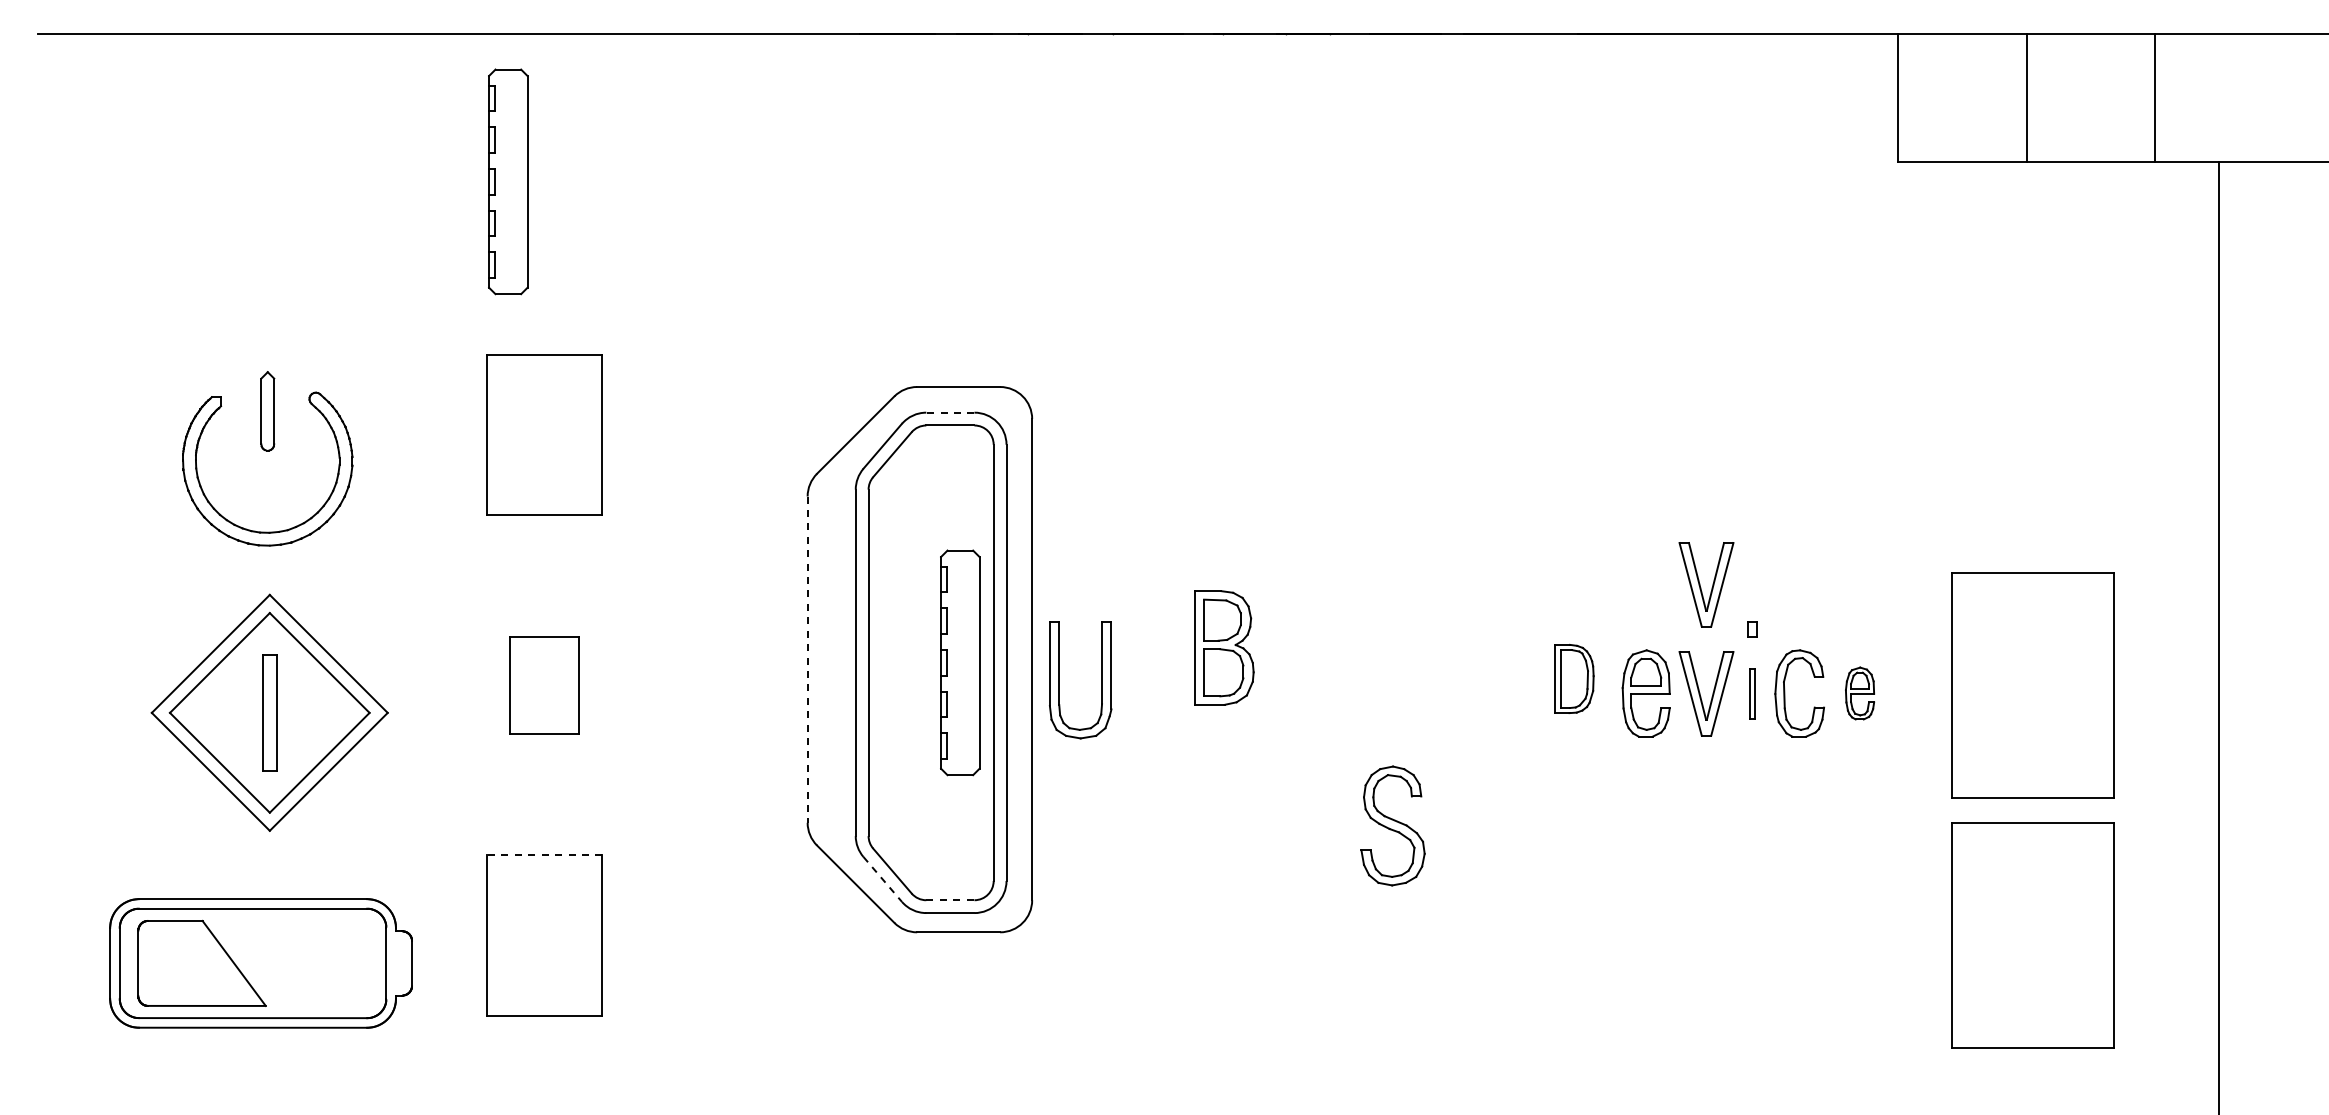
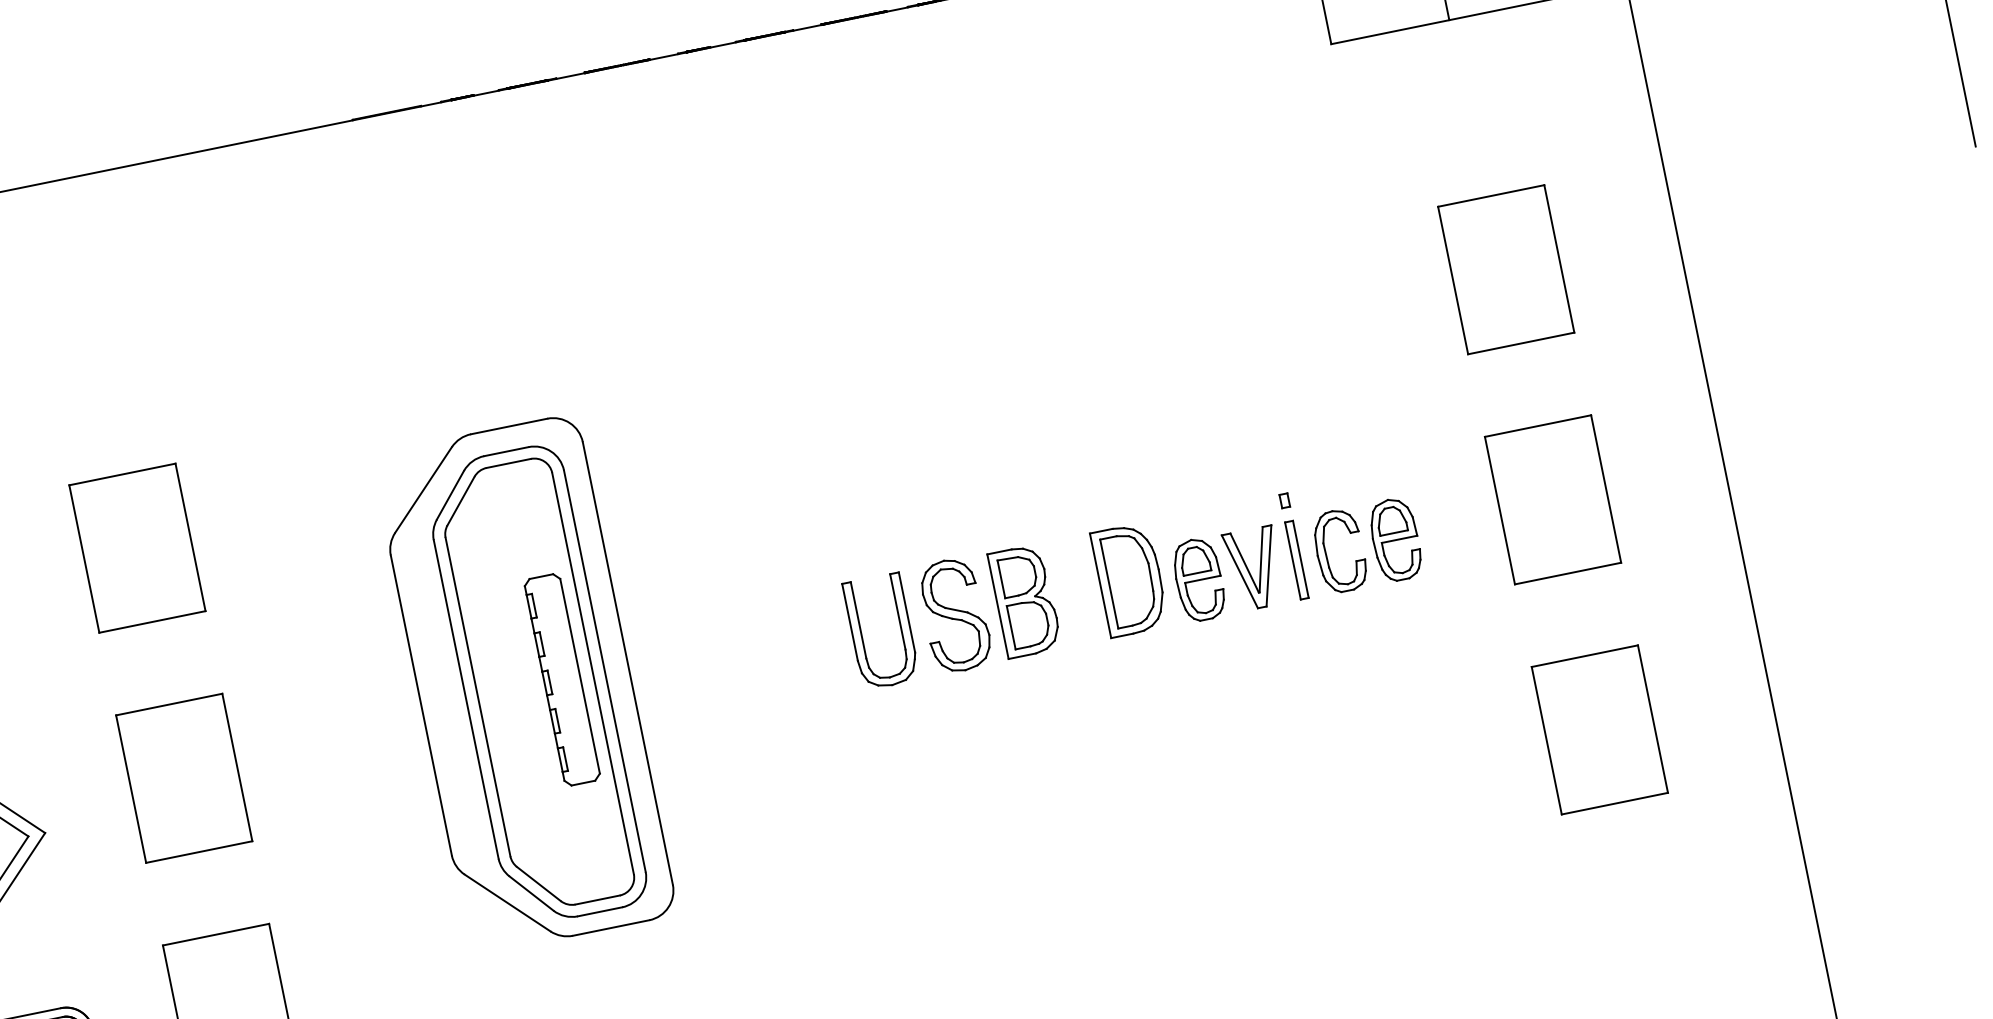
part: (508, 181) -> (56, 321), removed
line: (949, 412) -> (505, 451), dashed -> solid
part: (2032, 434) -> (1505, 269), added
part: (1706, 584) -> (1233, 468), removed
part: (1224, 647) -> (1025, 600), moved
line: (807, 660) -> (421, 706), dashed -> solid
part: (1574, 678) -> (1130, 579), size x1.67
part: (1059, 680) -> (861, 635), moved
part: (544, 685) -> (184, 778), size x1.67
part: (2032, 685) -> (1552, 500), size x0.71
part: (1752, 693) -> (1296, 559), size x1.67
part: (1859, 693) -> (1395, 539), size x1.67
part: (1392, 825) -> (954, 615), moved
line: (544, 855) -> (215, 934), dashed -> solid
line: (882, 879) -> (531, 893), dashed -> solid
line: (950, 900) -> (597, 900), dashed -> solid
part: (2032, 935) -> (1599, 729), size x0.71

